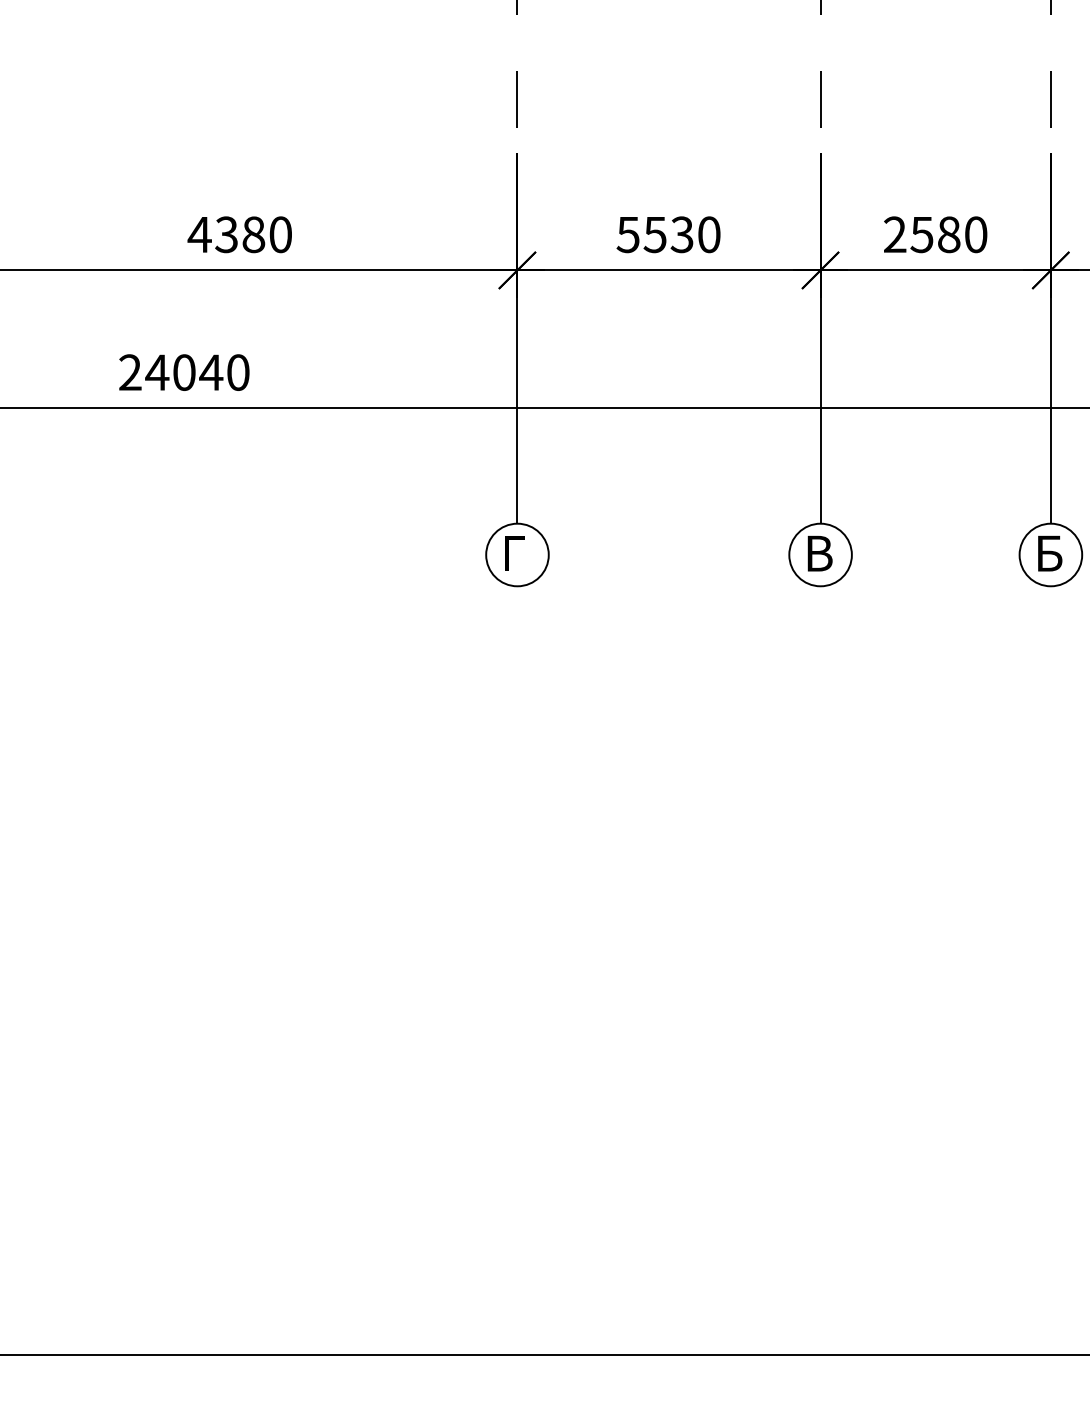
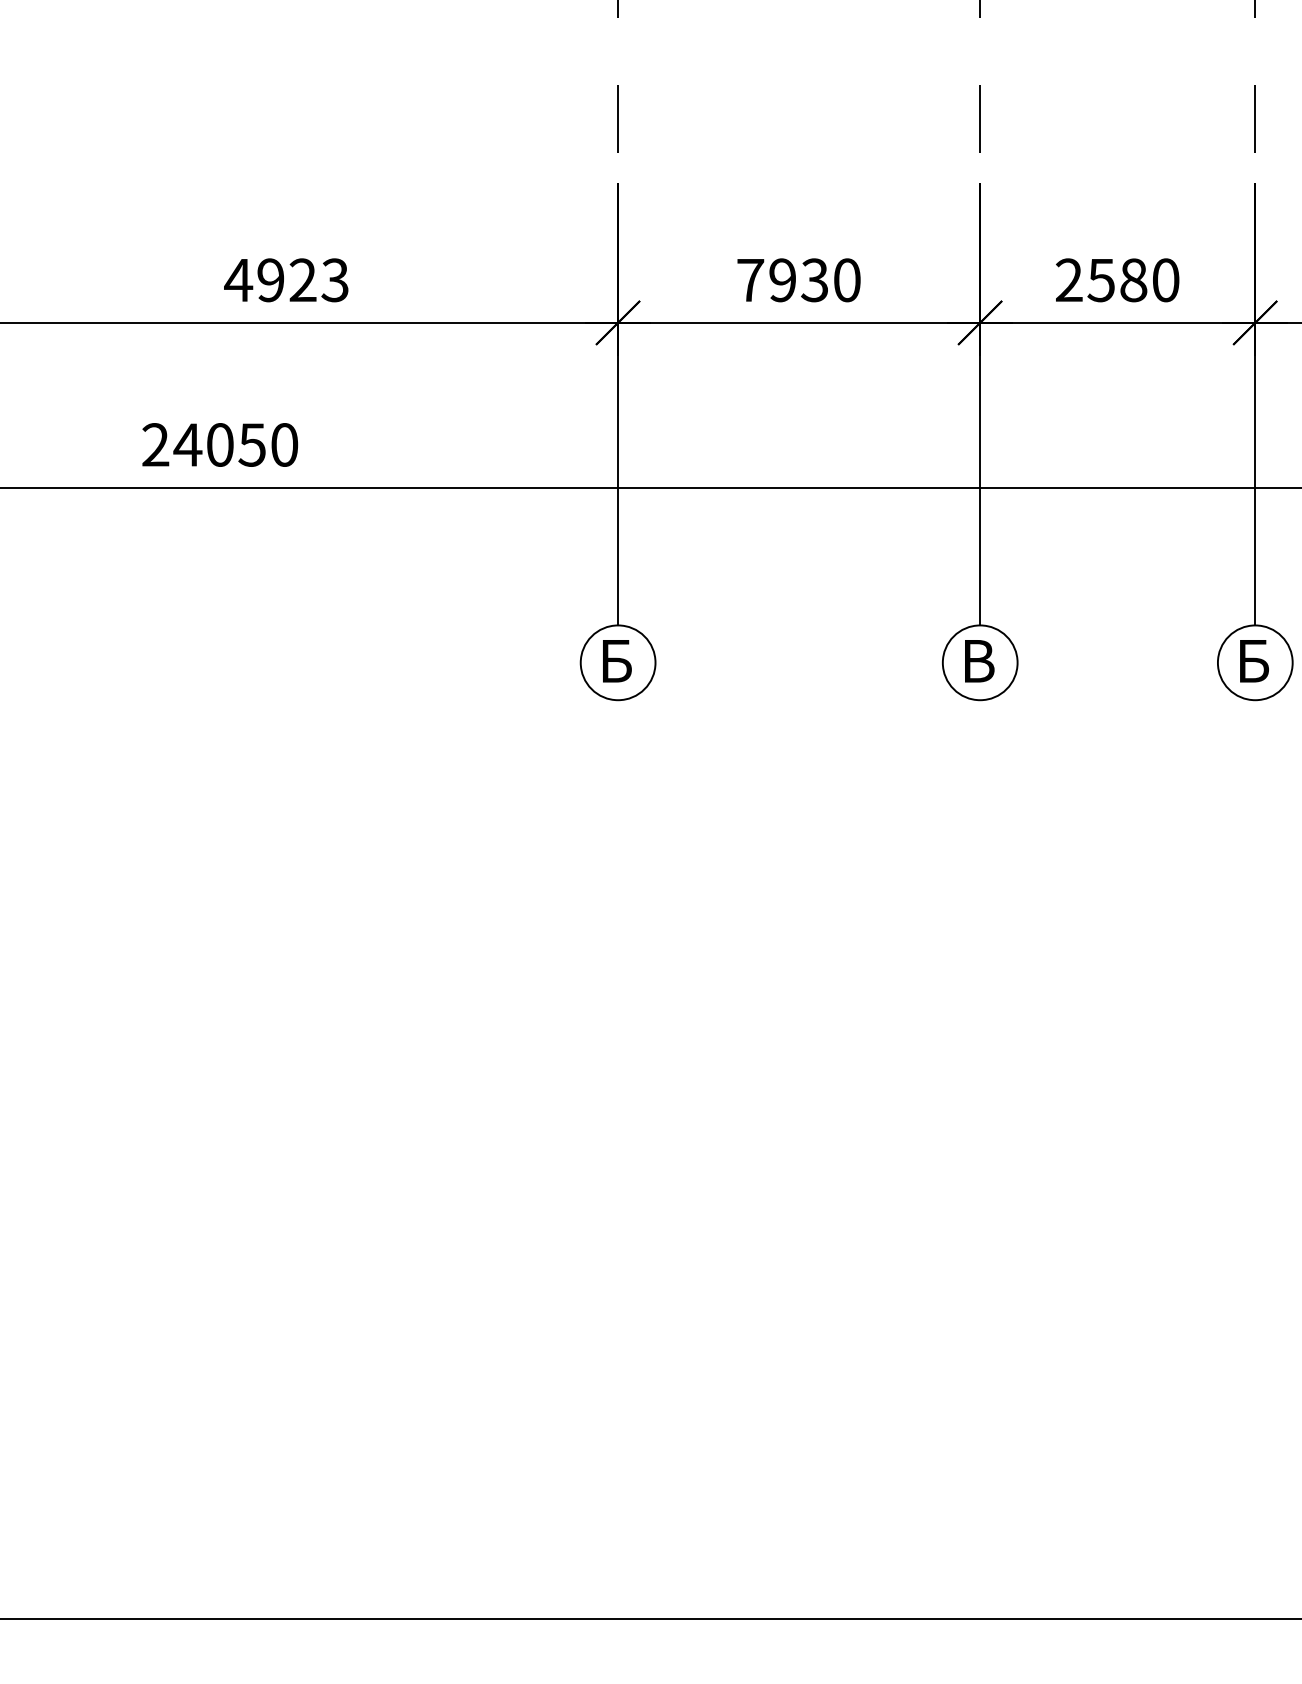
text: (253, 234) -> (302, 279), 4380 -> 4923
text: (641, 234) -> (766, 279), 5530 -> 7930
text: (211, 372) -> (252, 444), 24040 -> 24050
text: (516, 553) -> (616, 661), Г -> Б

